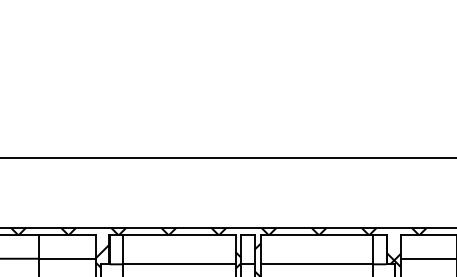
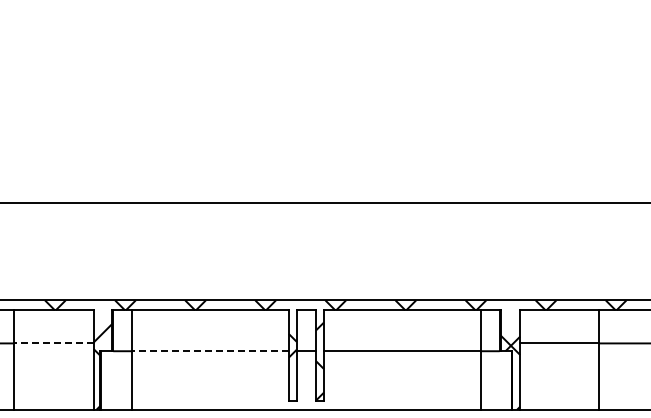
line: (67, 258) -> (53, 343), solid -> dashed
line: (179, 264) -> (210, 351), solid -> dashed

